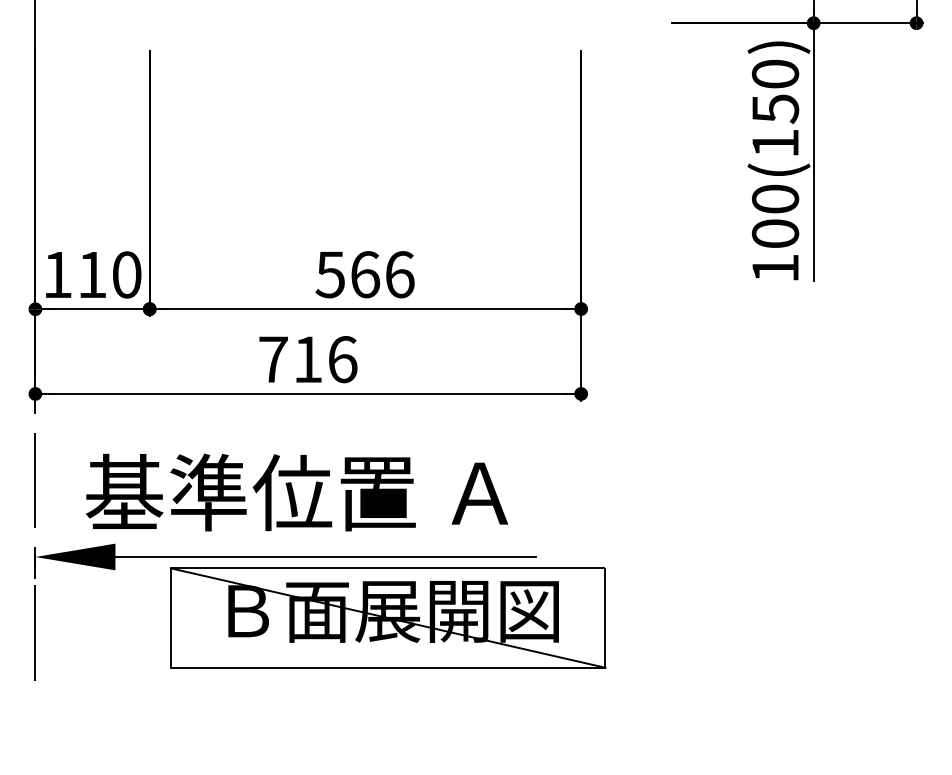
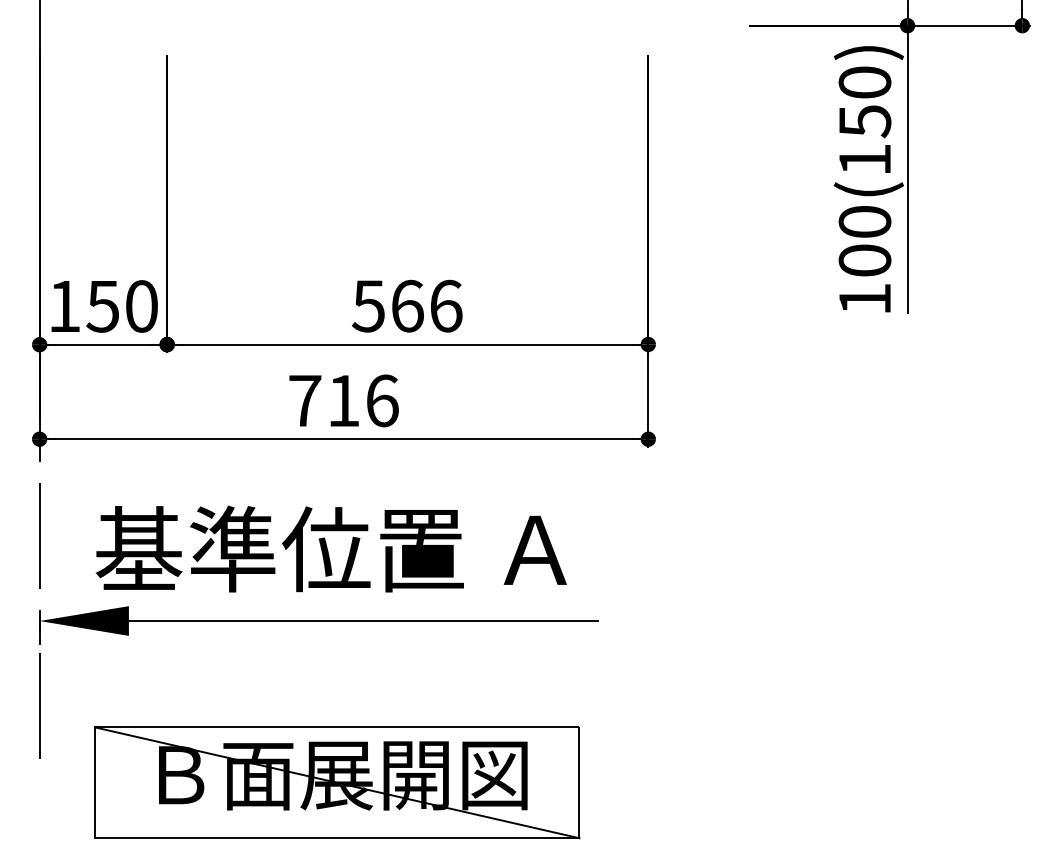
text: (91, 275) -> (102, 307), 110 -> 150
part: (388, 617) -> (337, 782), moved

